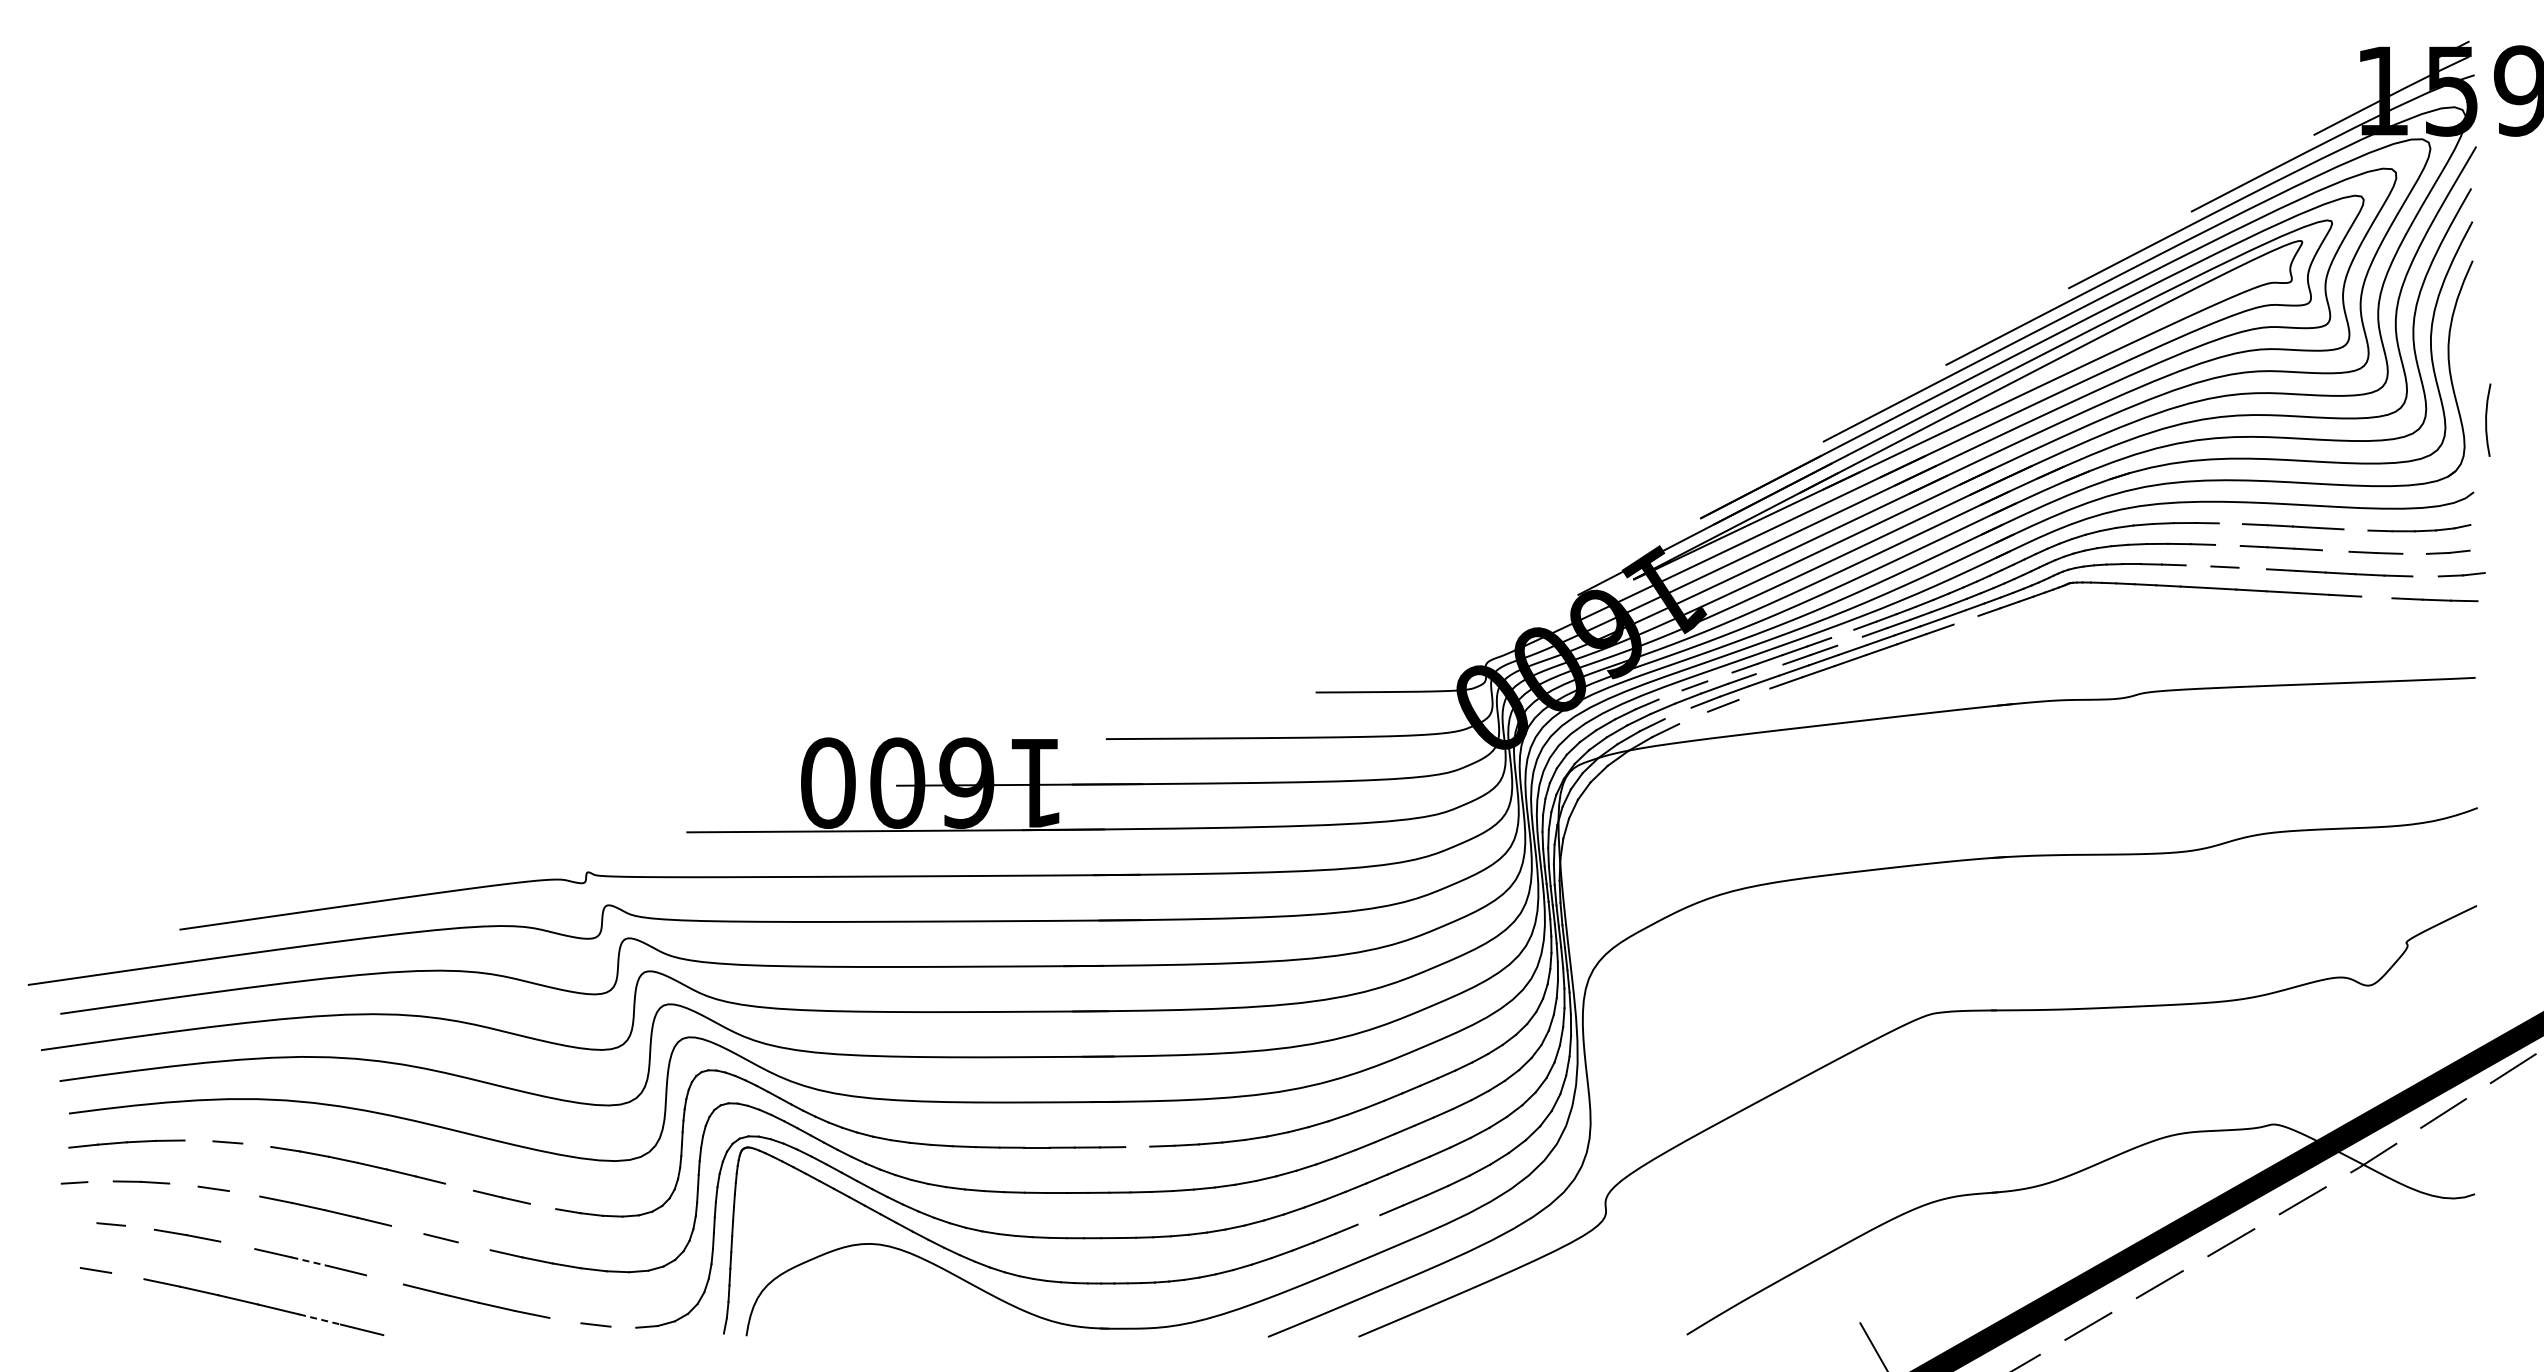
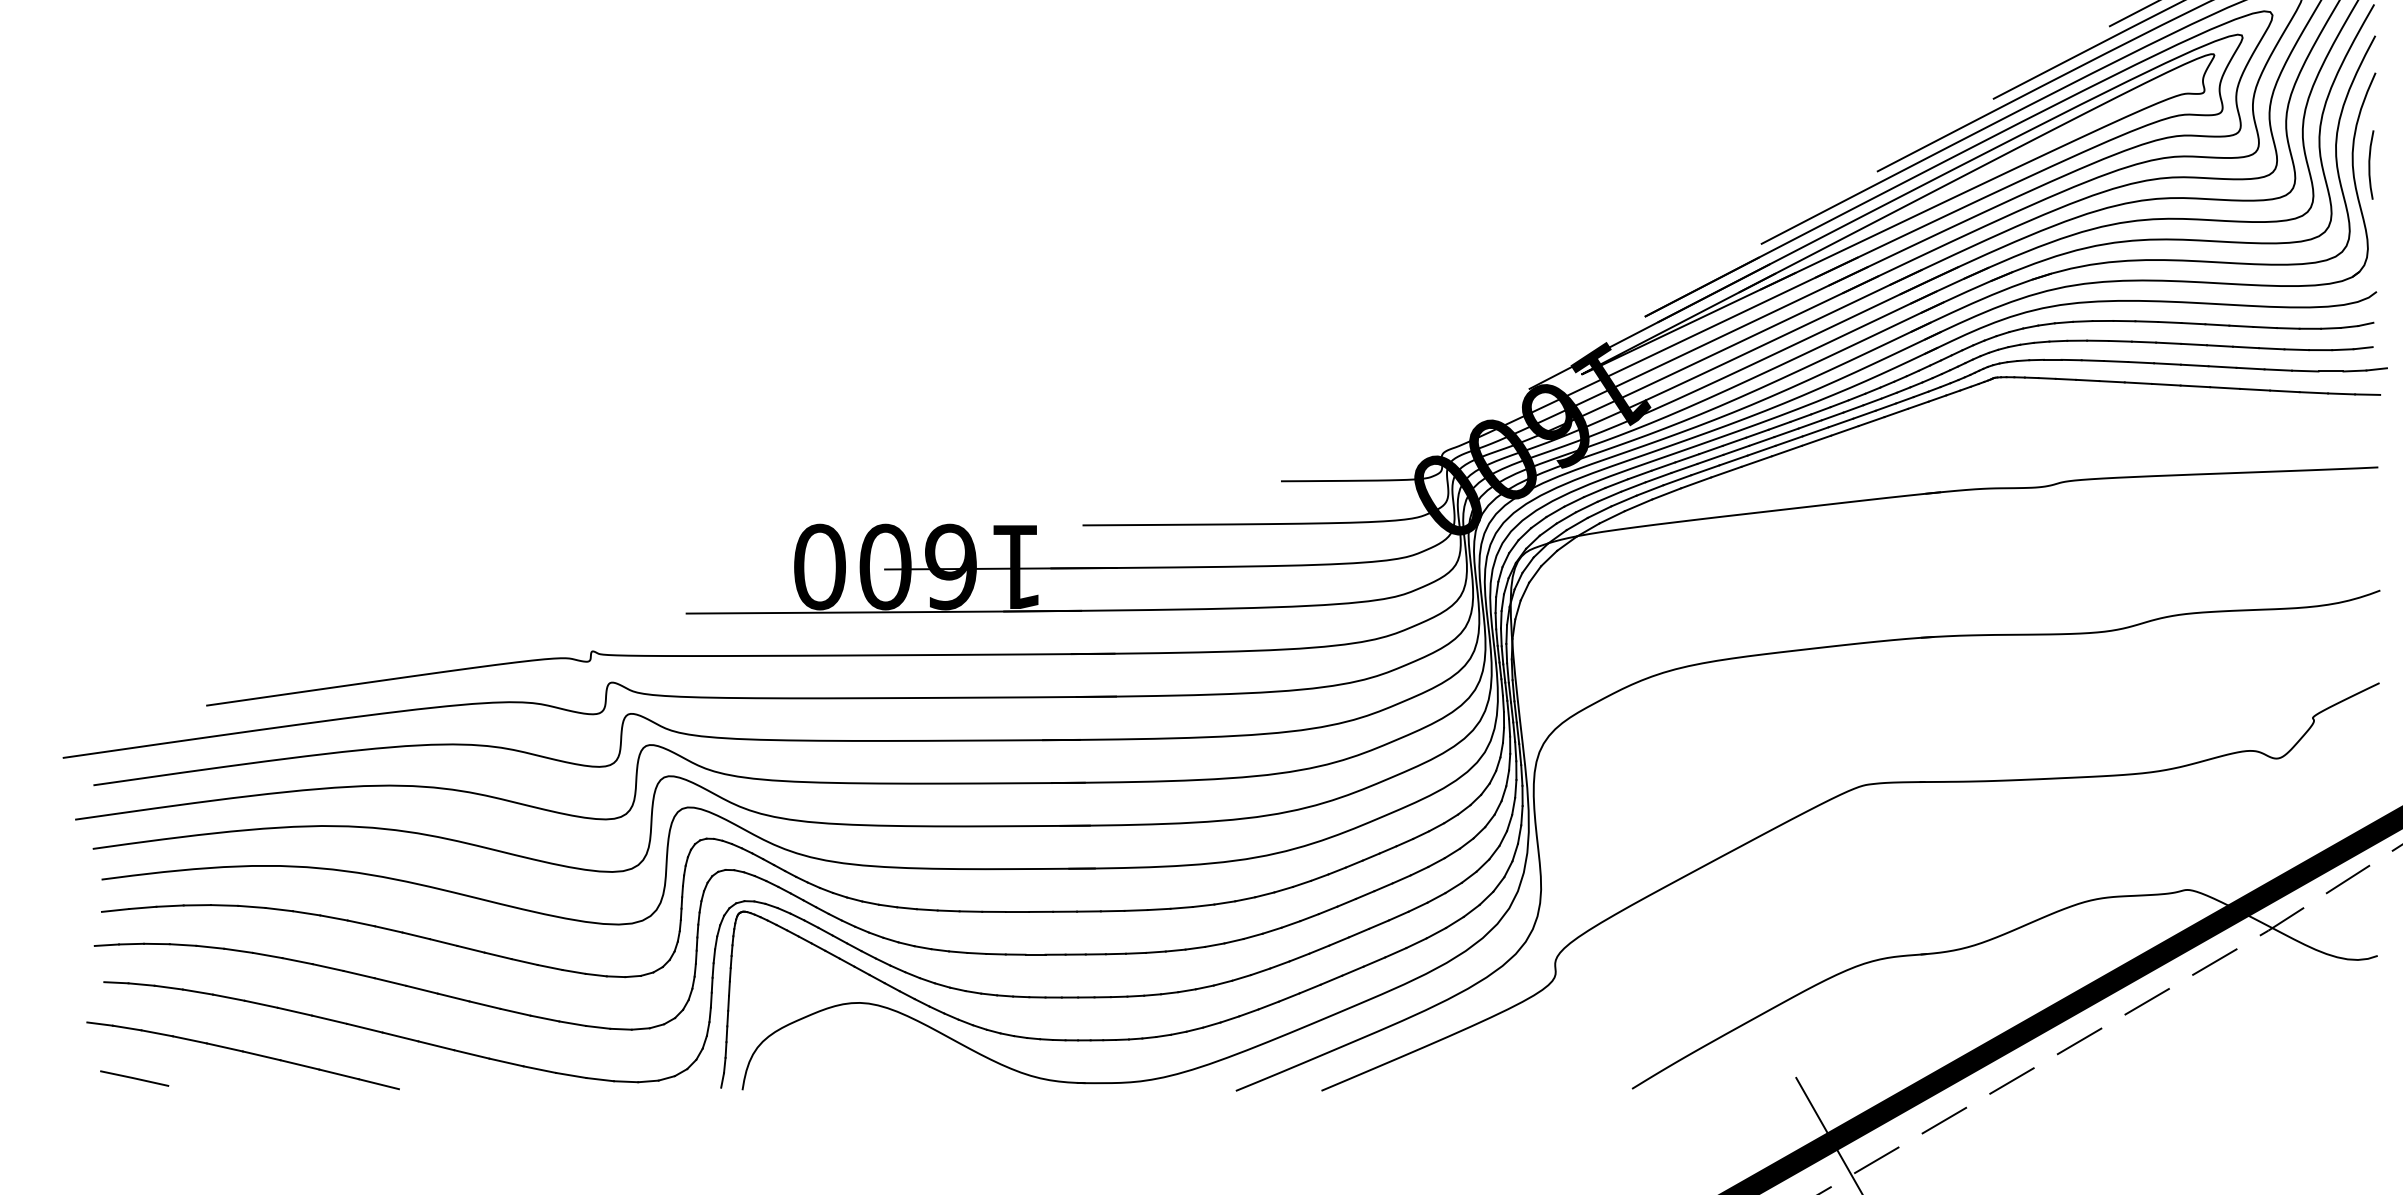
curve: (2486, 419) -> (2369, 164), moved
line: (2230, 523) -> (2146, 321), added
line: (2355, 529) -> (2264, 327), added
line: (2227, 544) -> (2143, 341), added
line: (2335, 550) -> (2245, 346), added
line: (2414, 553) -> (2320, 349), added
line: (2198, 565) -> (2116, 361), added
line: (2252, 568) -> (2167, 363), added
line: (2425, 576) -> (2330, 371), added
line: (2376, 597) -> (2284, 391), added
line: (1965, 619) -> (1895, 412), added
line: (1842, 633) -> (1779, 425), added
line: (1849, 640) -> (1786, 432), added
line: (1769, 669) -> (1710, 459), added
line: (1719, 676) -> (1663, 466), added
line: (1754, 693) -> (1696, 482), added
line: (1670, 694) -> (1616, 483), added
line: (1677, 713) -> (1623, 501), added
line: (1693, 717) -> (1638, 504), added
line: (198, 1140) -> (224, 905), added
line: (256, 1144) -> (279, 908), added
line: (1137, 1146) -> (1112, 910), added
line: (100, 1181) -> (131, 943), added
line: (183, 1184) -> (209, 946), added
line: (459, 1186) -> (471, 948), added
line: (244, 1193) -> (267, 955), added
line: (542, 1206) -> (549, 967), added
line: (1368, 1219) -> (1330, 979), added
line: (84, 1222) -> (116, 982), added
line: (139, 1227) -> (168, 987), added
line: (407, 1229) -> (421, 989), added
line: (237, 1245) -> (261, 1004), added
line: (473, 1246) -> (484, 1005), added
line: (310, 1261) -> (330, 1019), dashed -> solid
line: (66, 1266) -> (99, 1024), added
line: (127, 1275) -> (157, 1032), added
line: (384, 1279) -> (400, 1036), added
line: (320, 1319) -> (339, 1074), dashed -> solid
line: (565, 1320) -> (571, 1075), added
line: (103, 1323) -> (134, 1078), added
line: (623, 1326) -> (626, 1081), added

